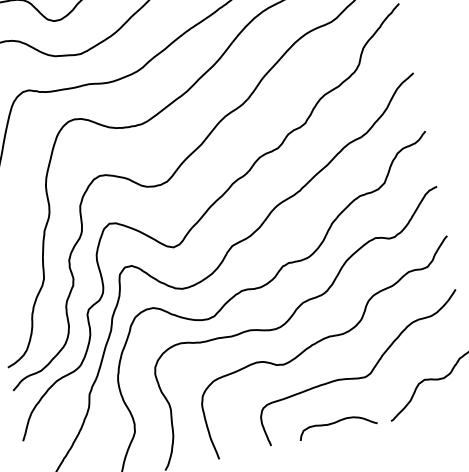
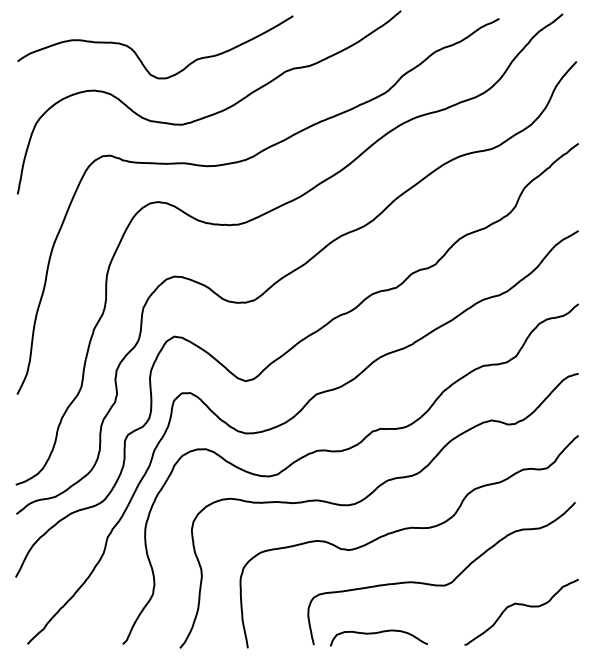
curve: (336, 422) -> (378, 633), moved

